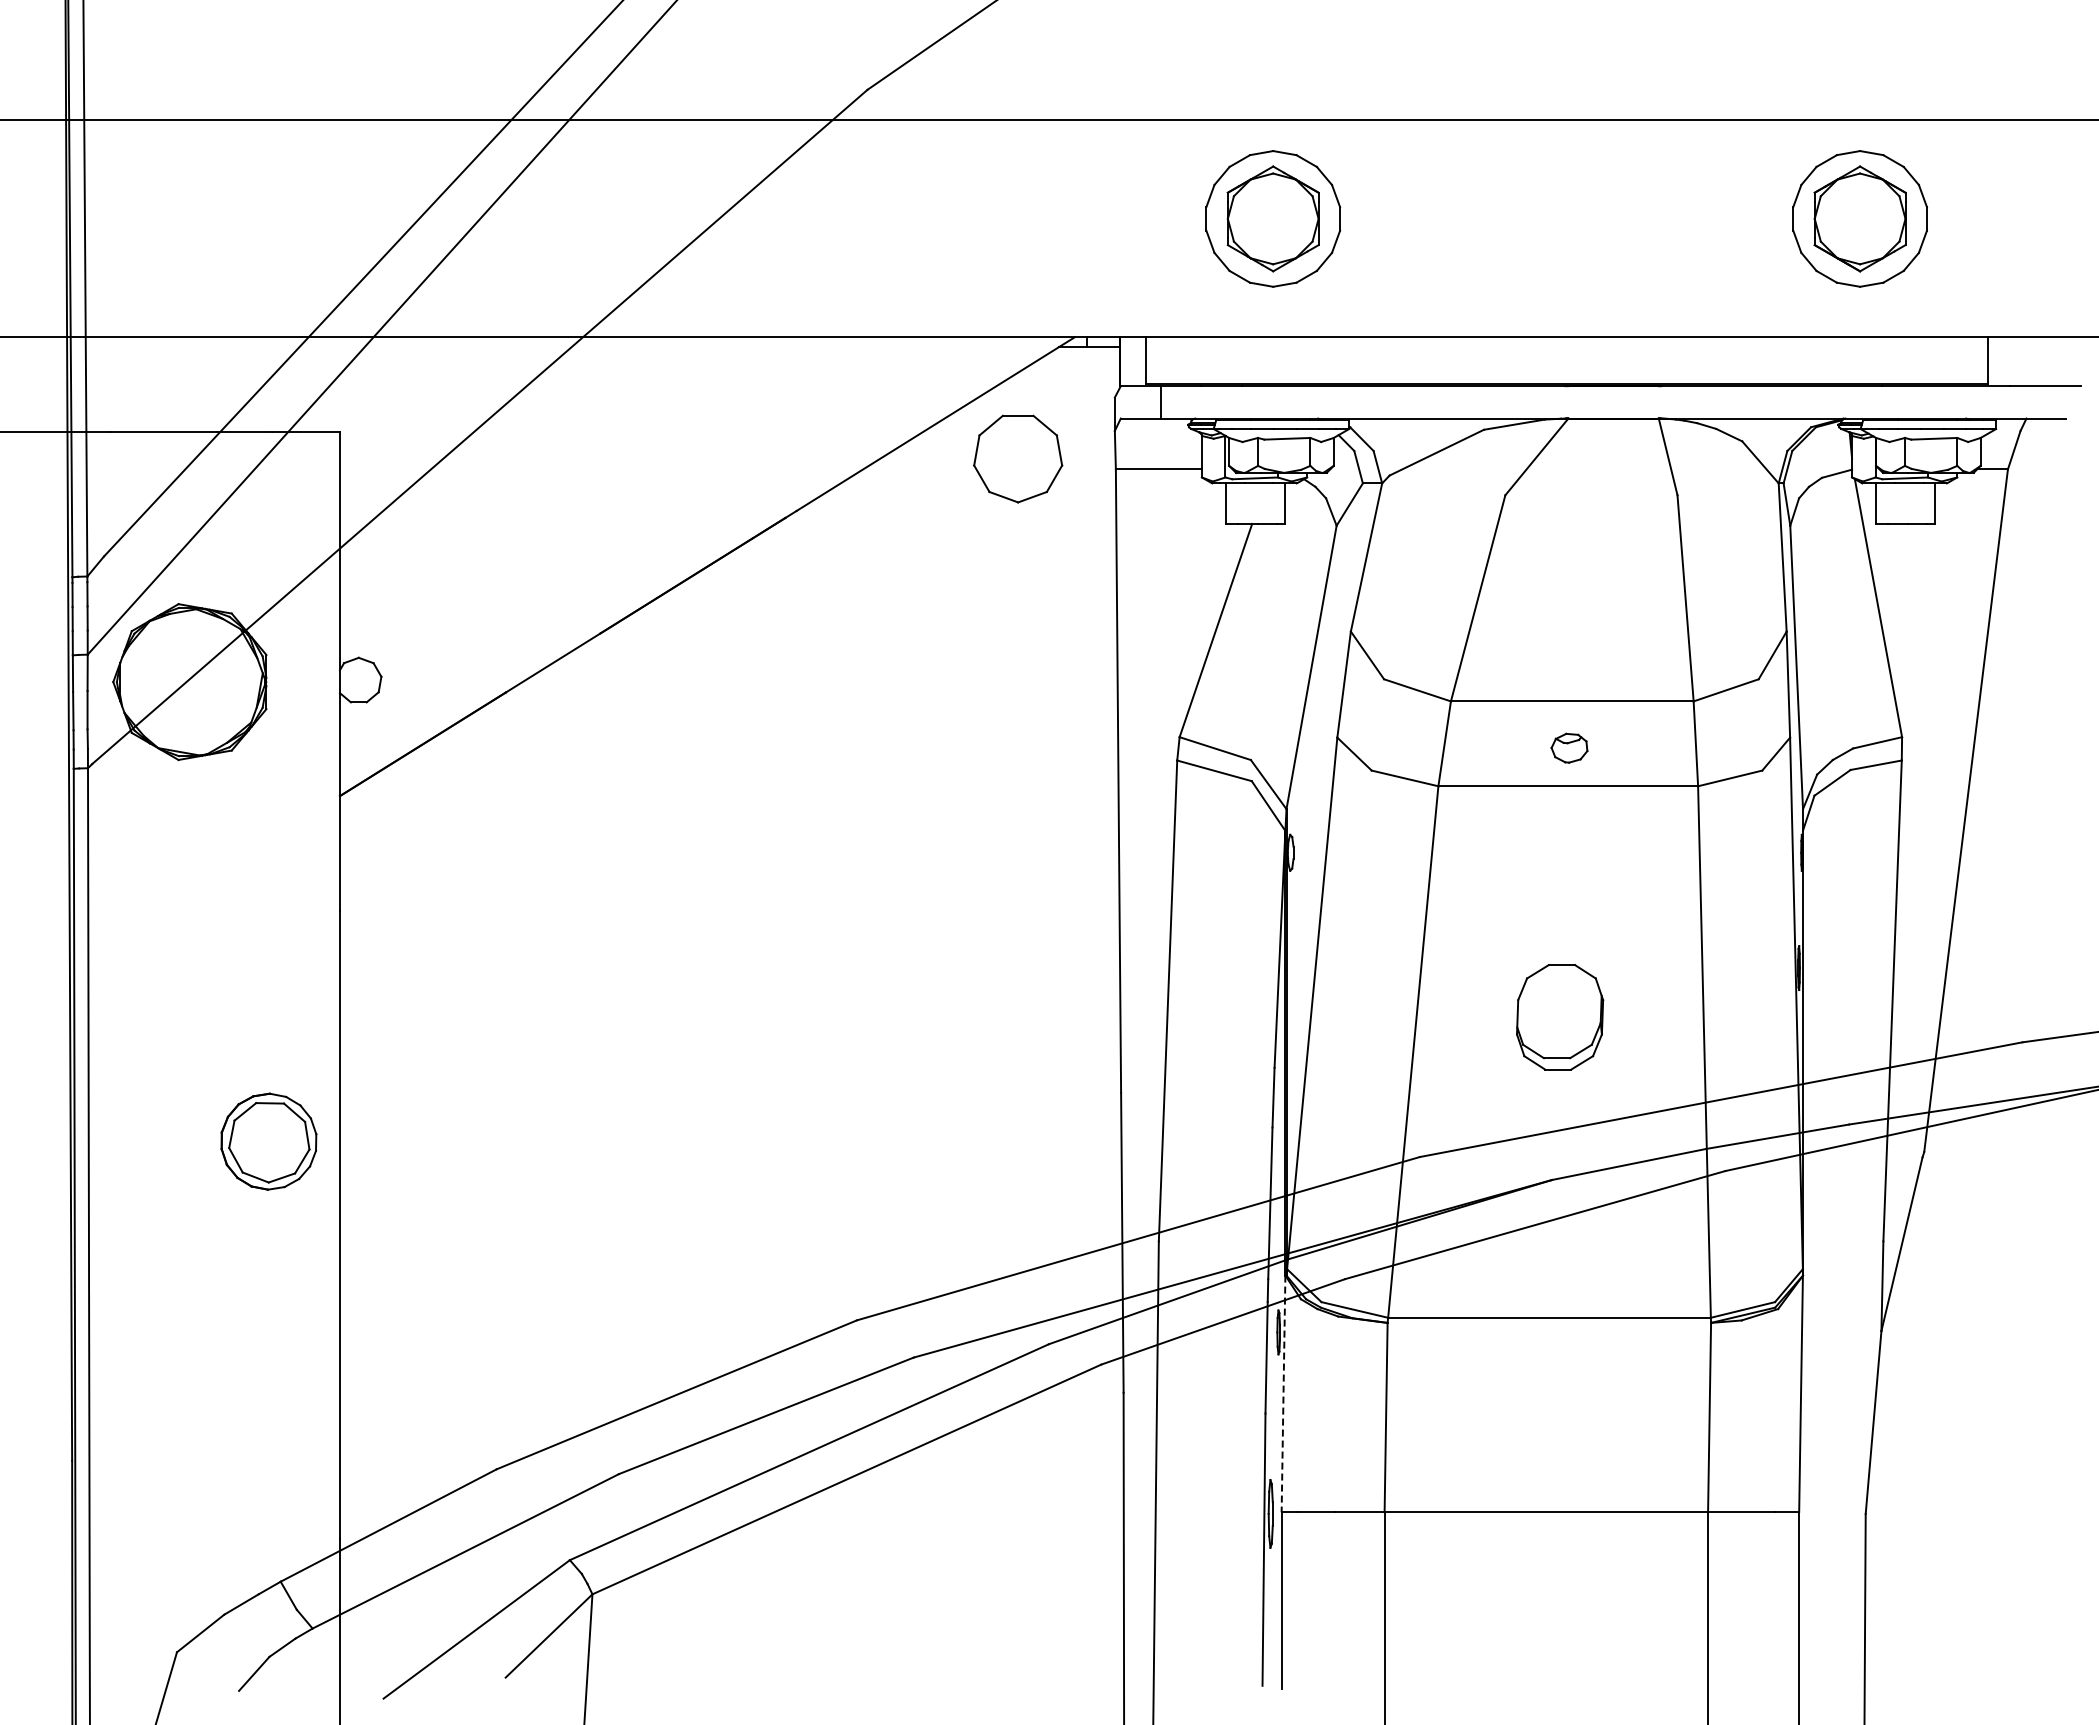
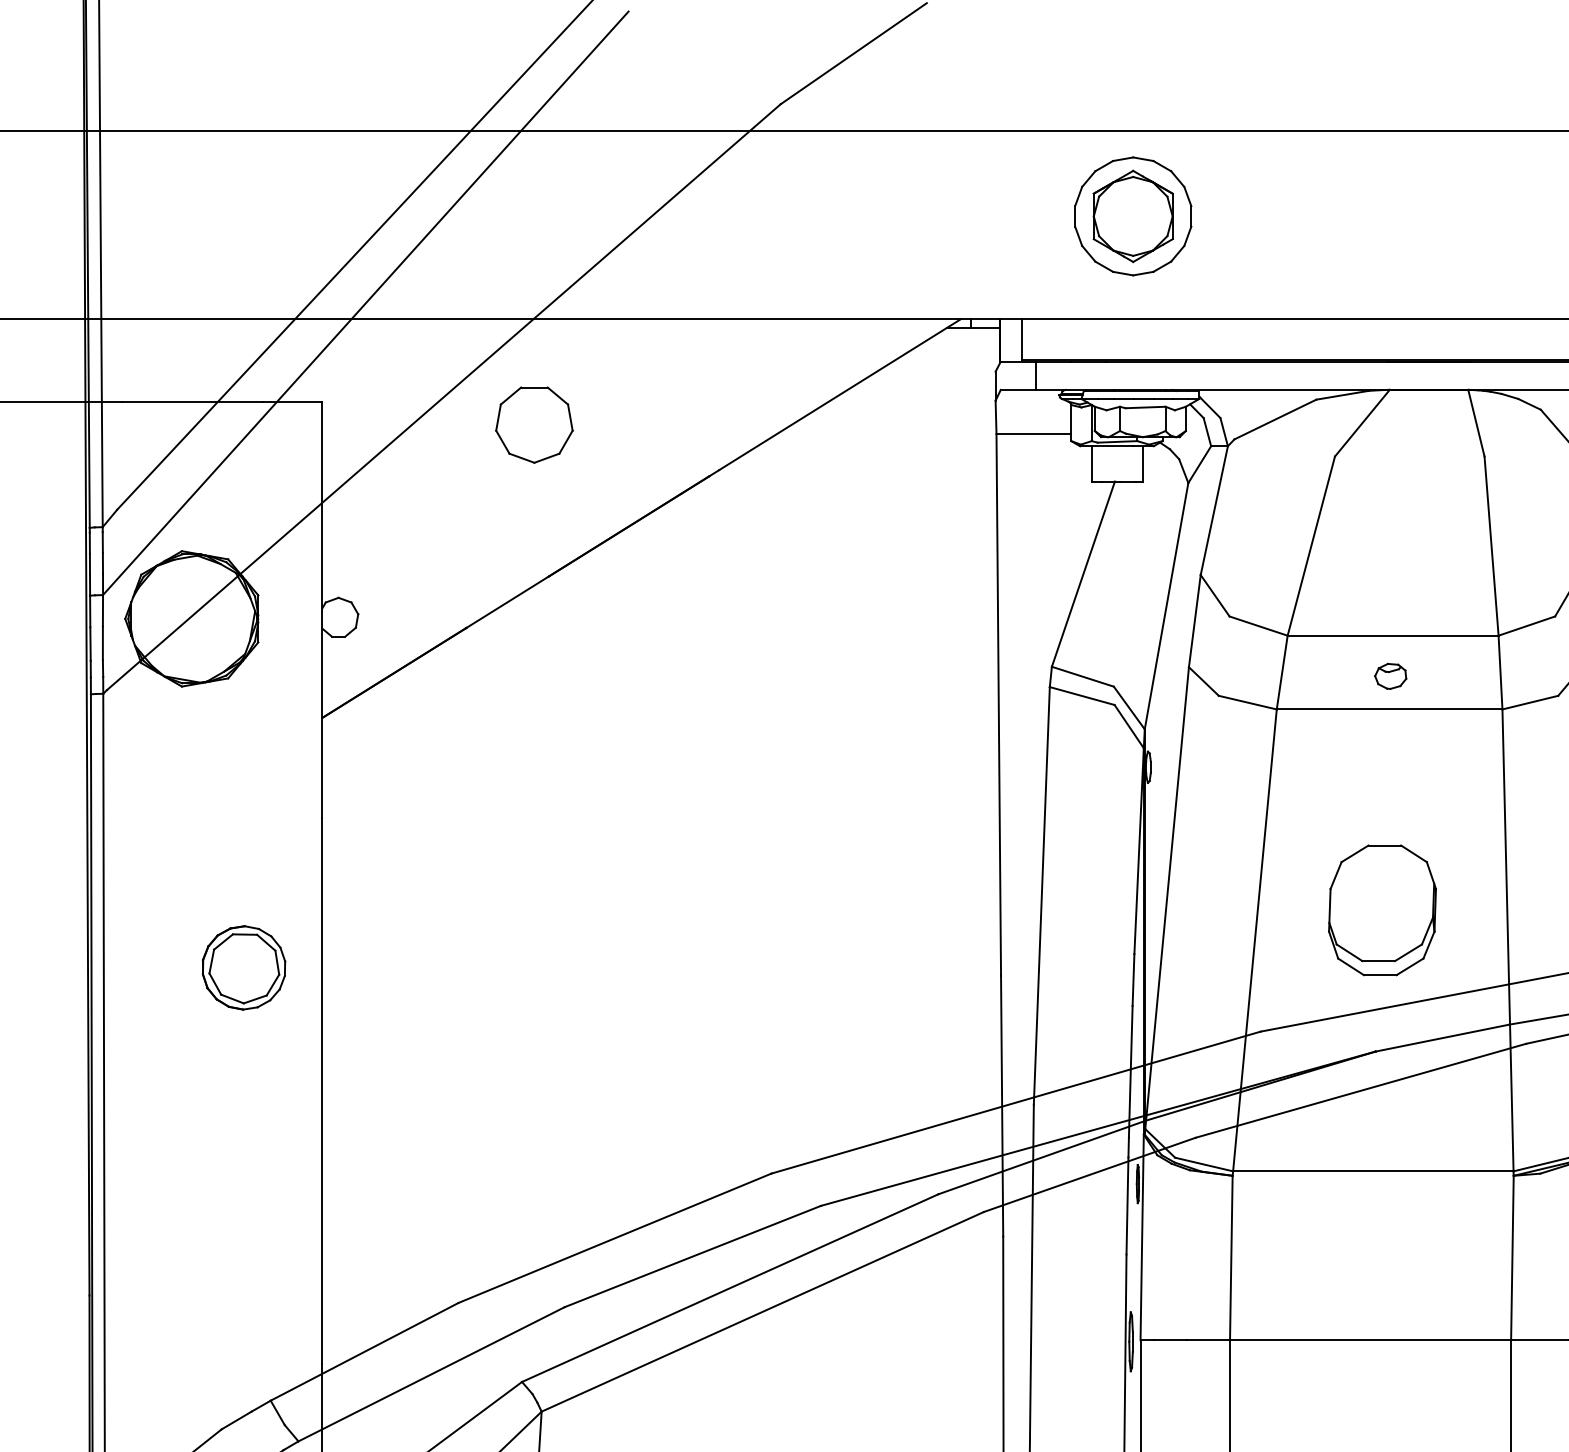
part: (1018, 458) -> (534, 424), moved
part: (1559, 1016) -> (1382, 909), size x1.43
part: (268, 1141) -> (243, 967), moved
line: (1283, 1394) -> (1142, 1238), dashed -> solid

